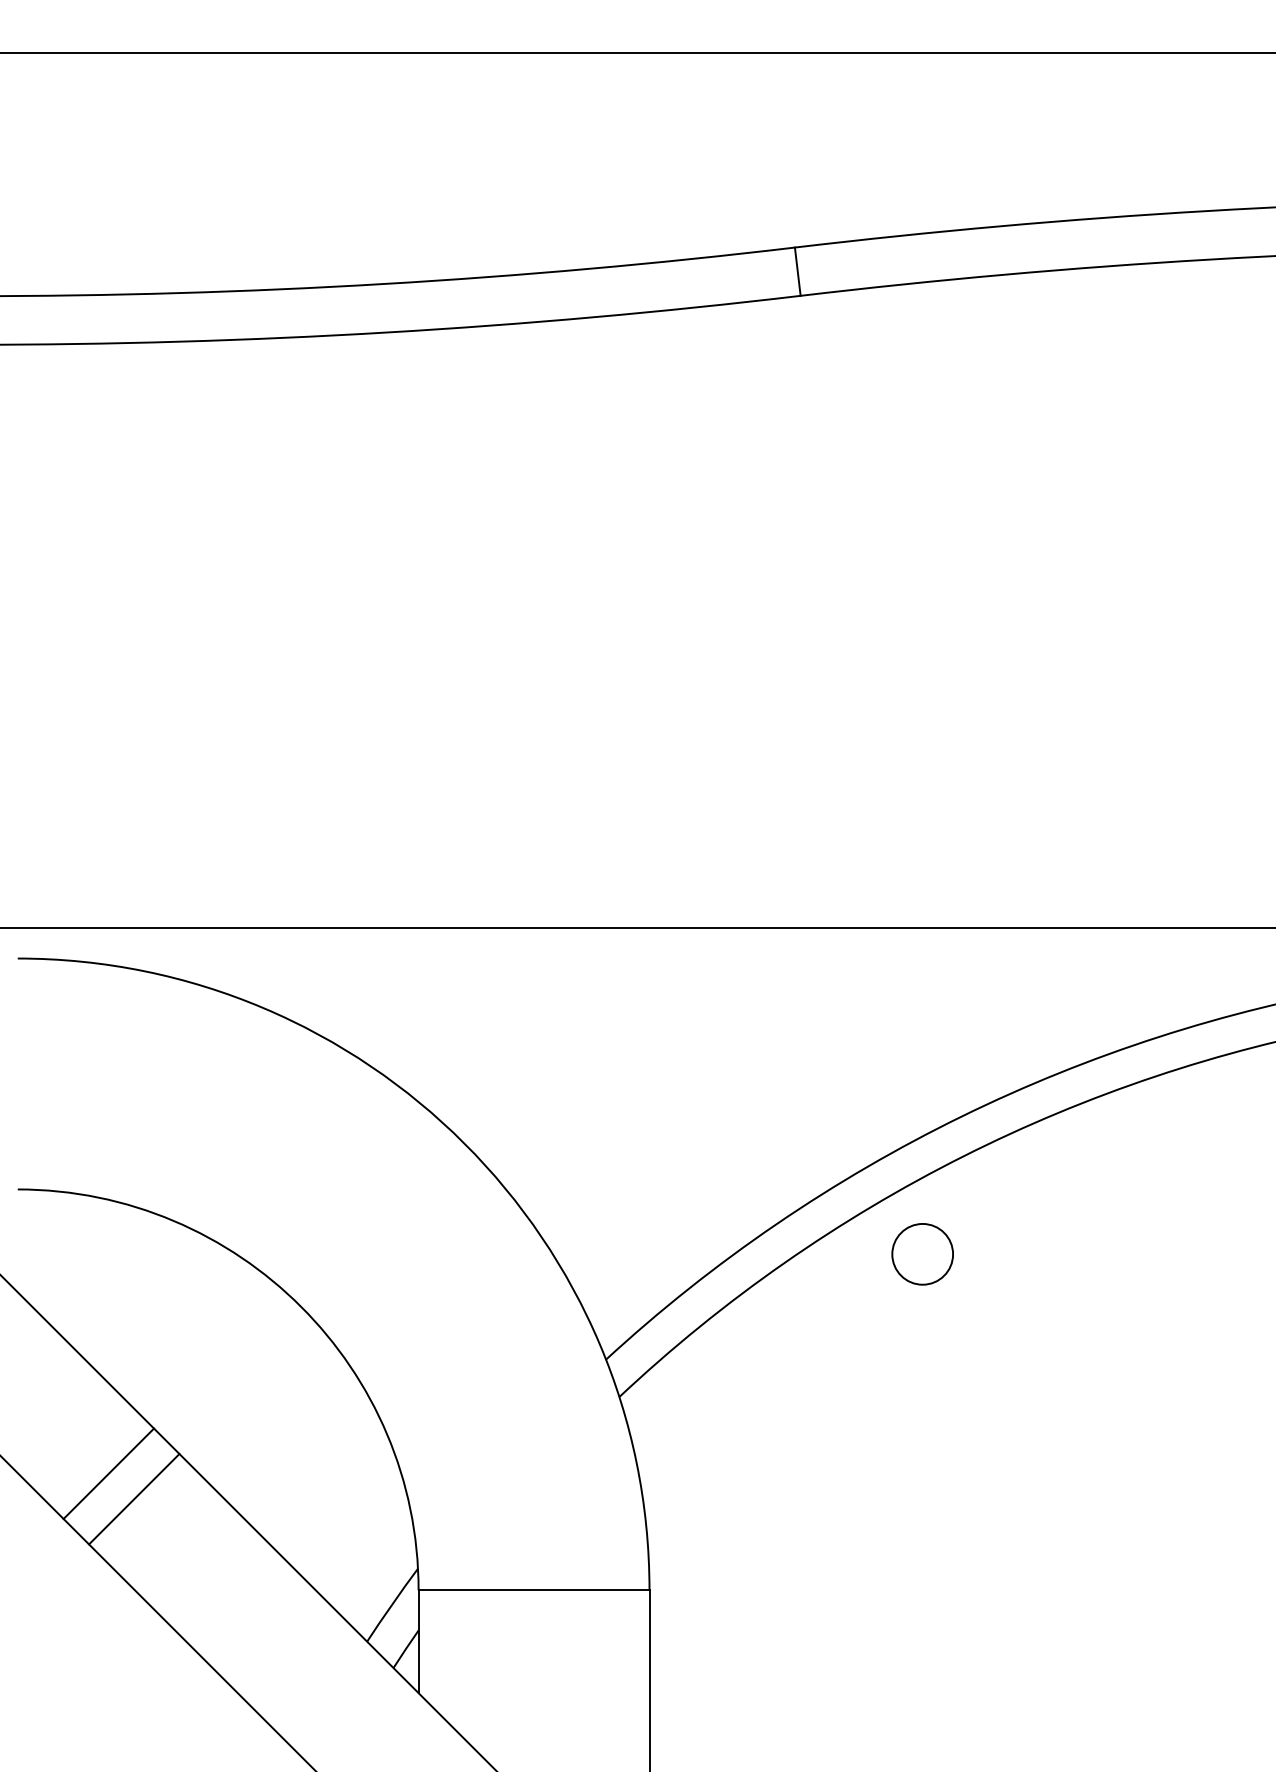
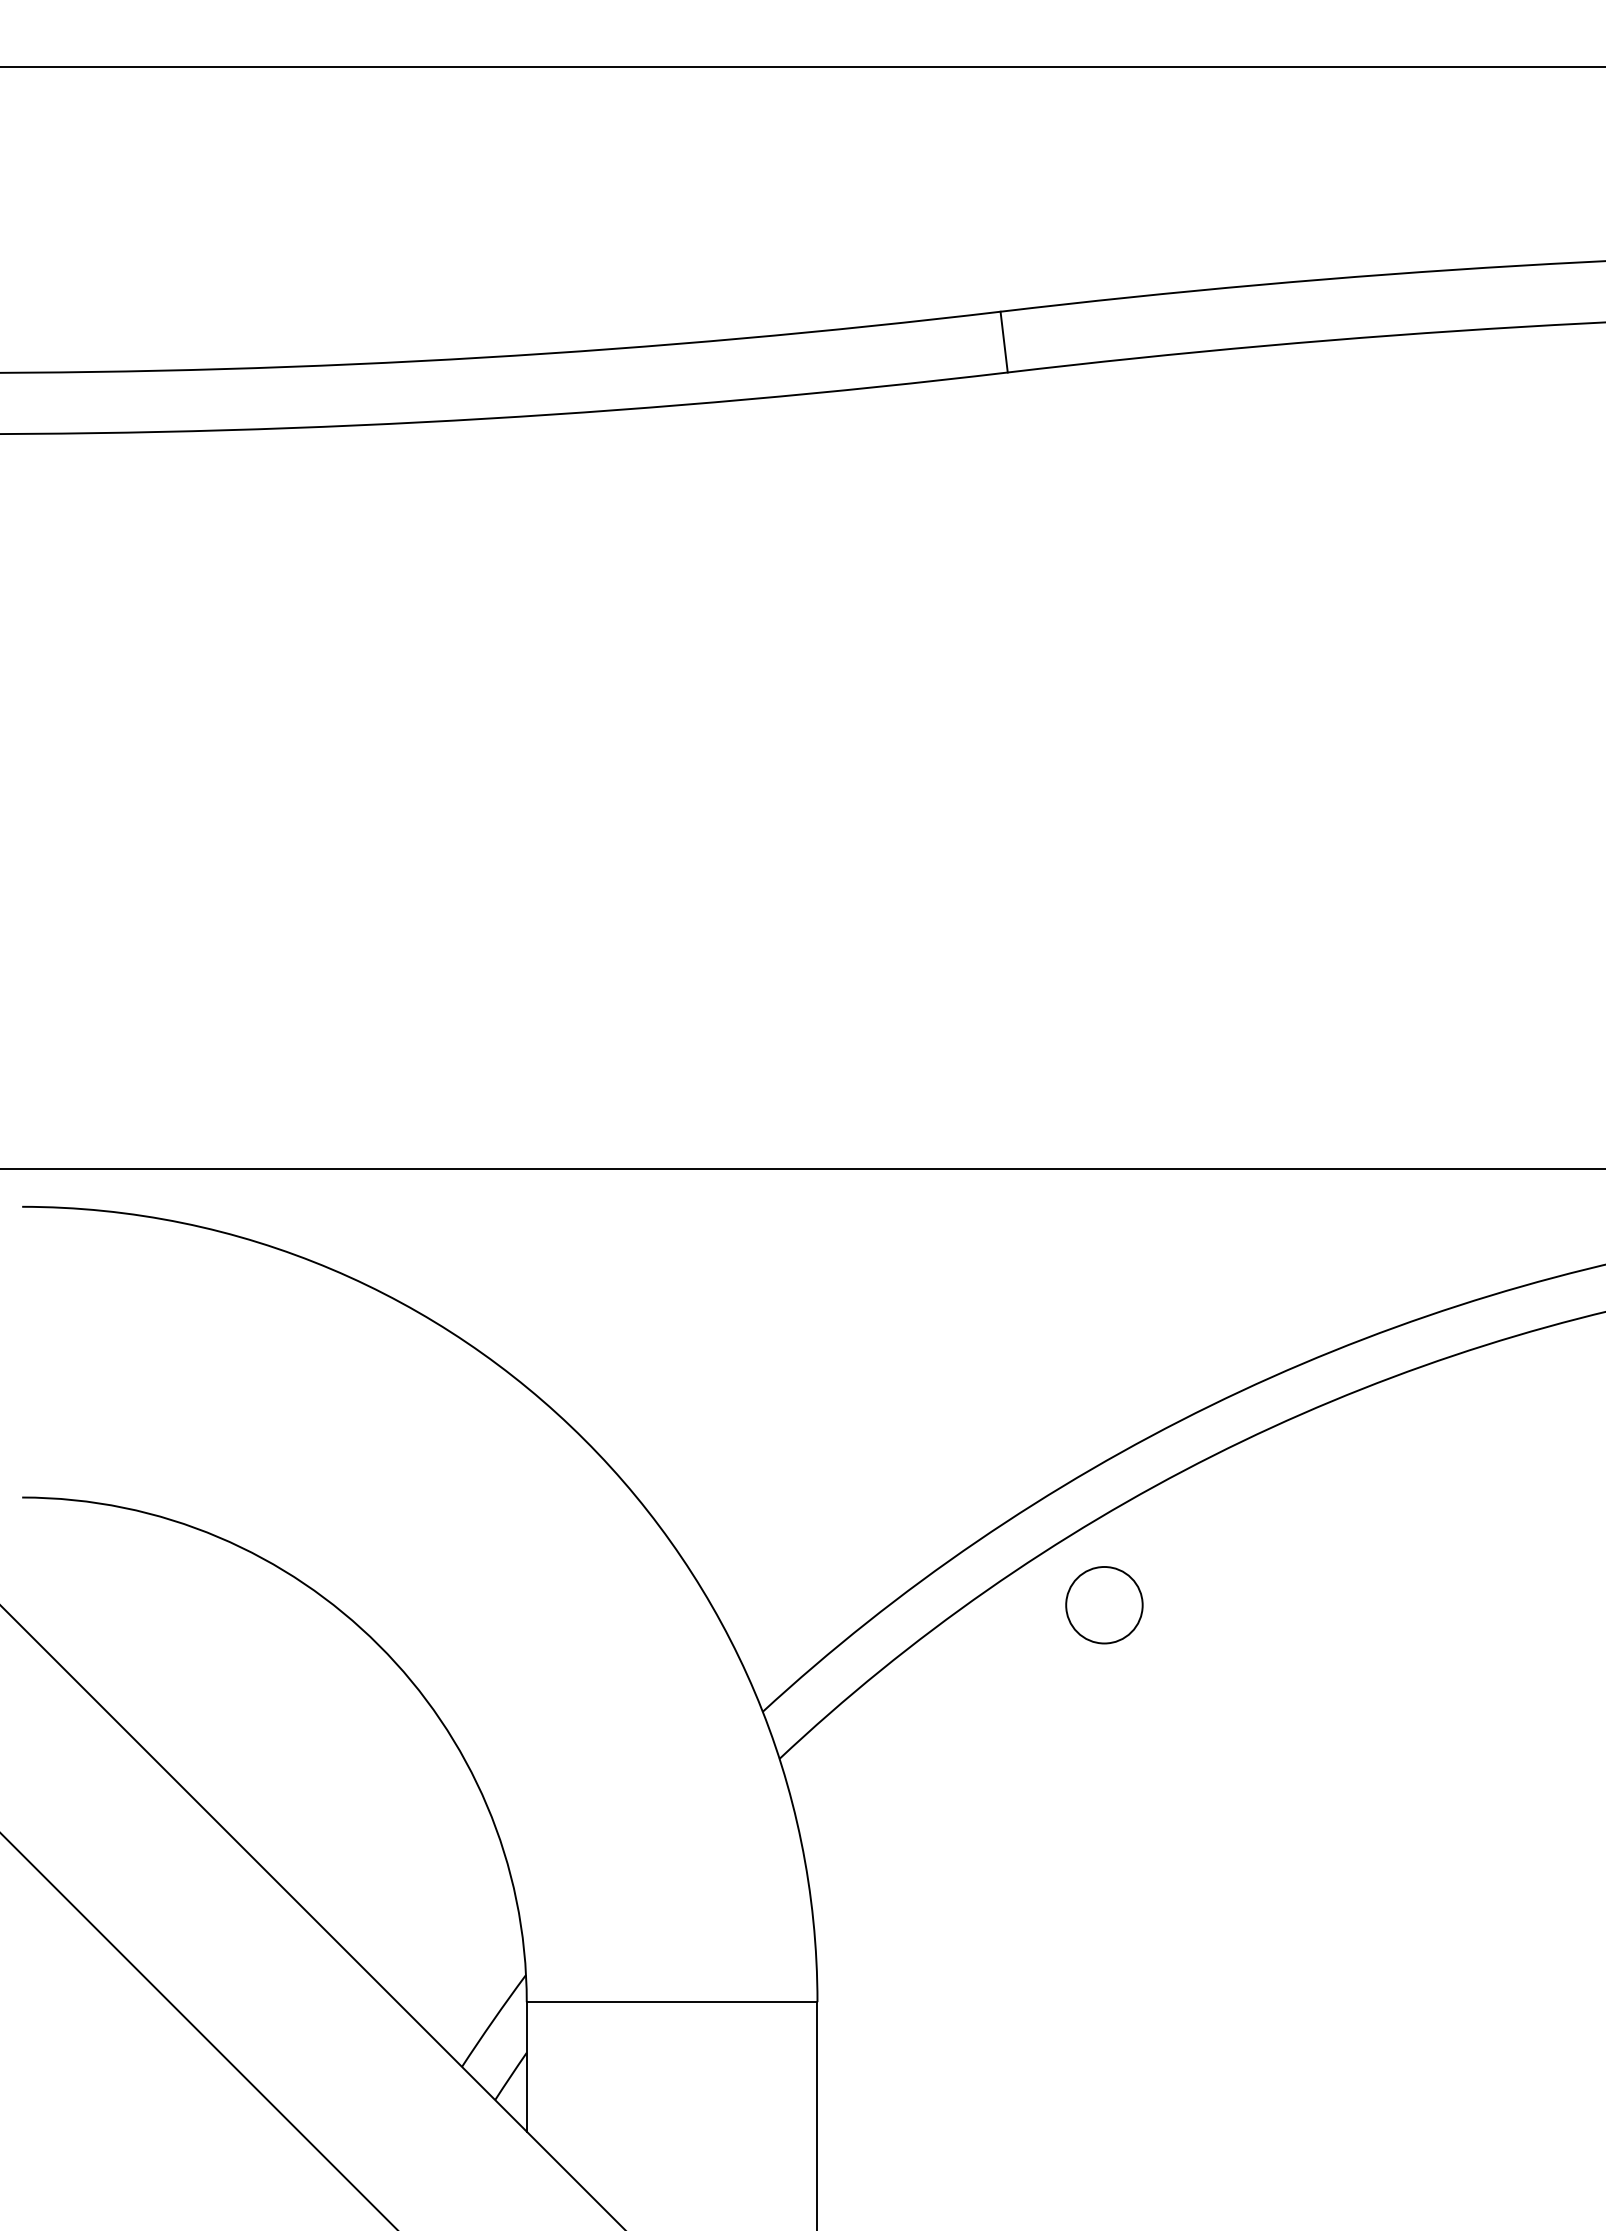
circle: (922, 1254) -> (1104, 1605), moved
line: (108, 1473) -> (136, 1855), removed
line: (134, 1499) -> (168, 1887), removed

